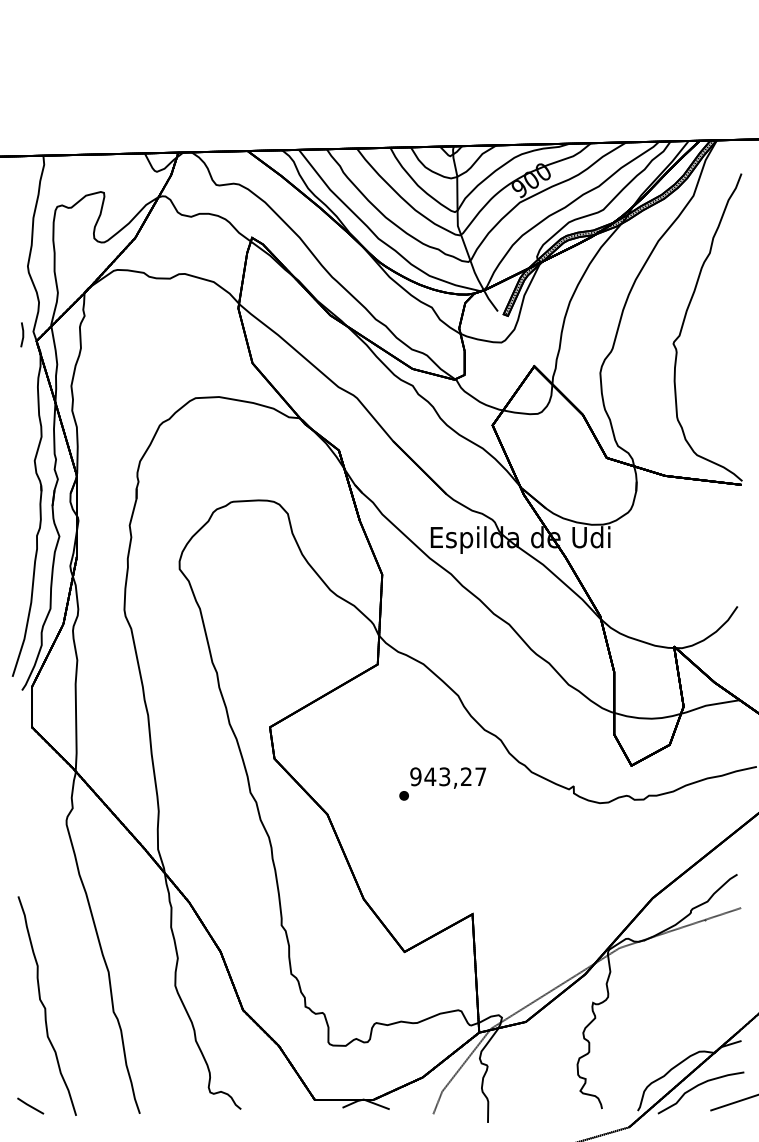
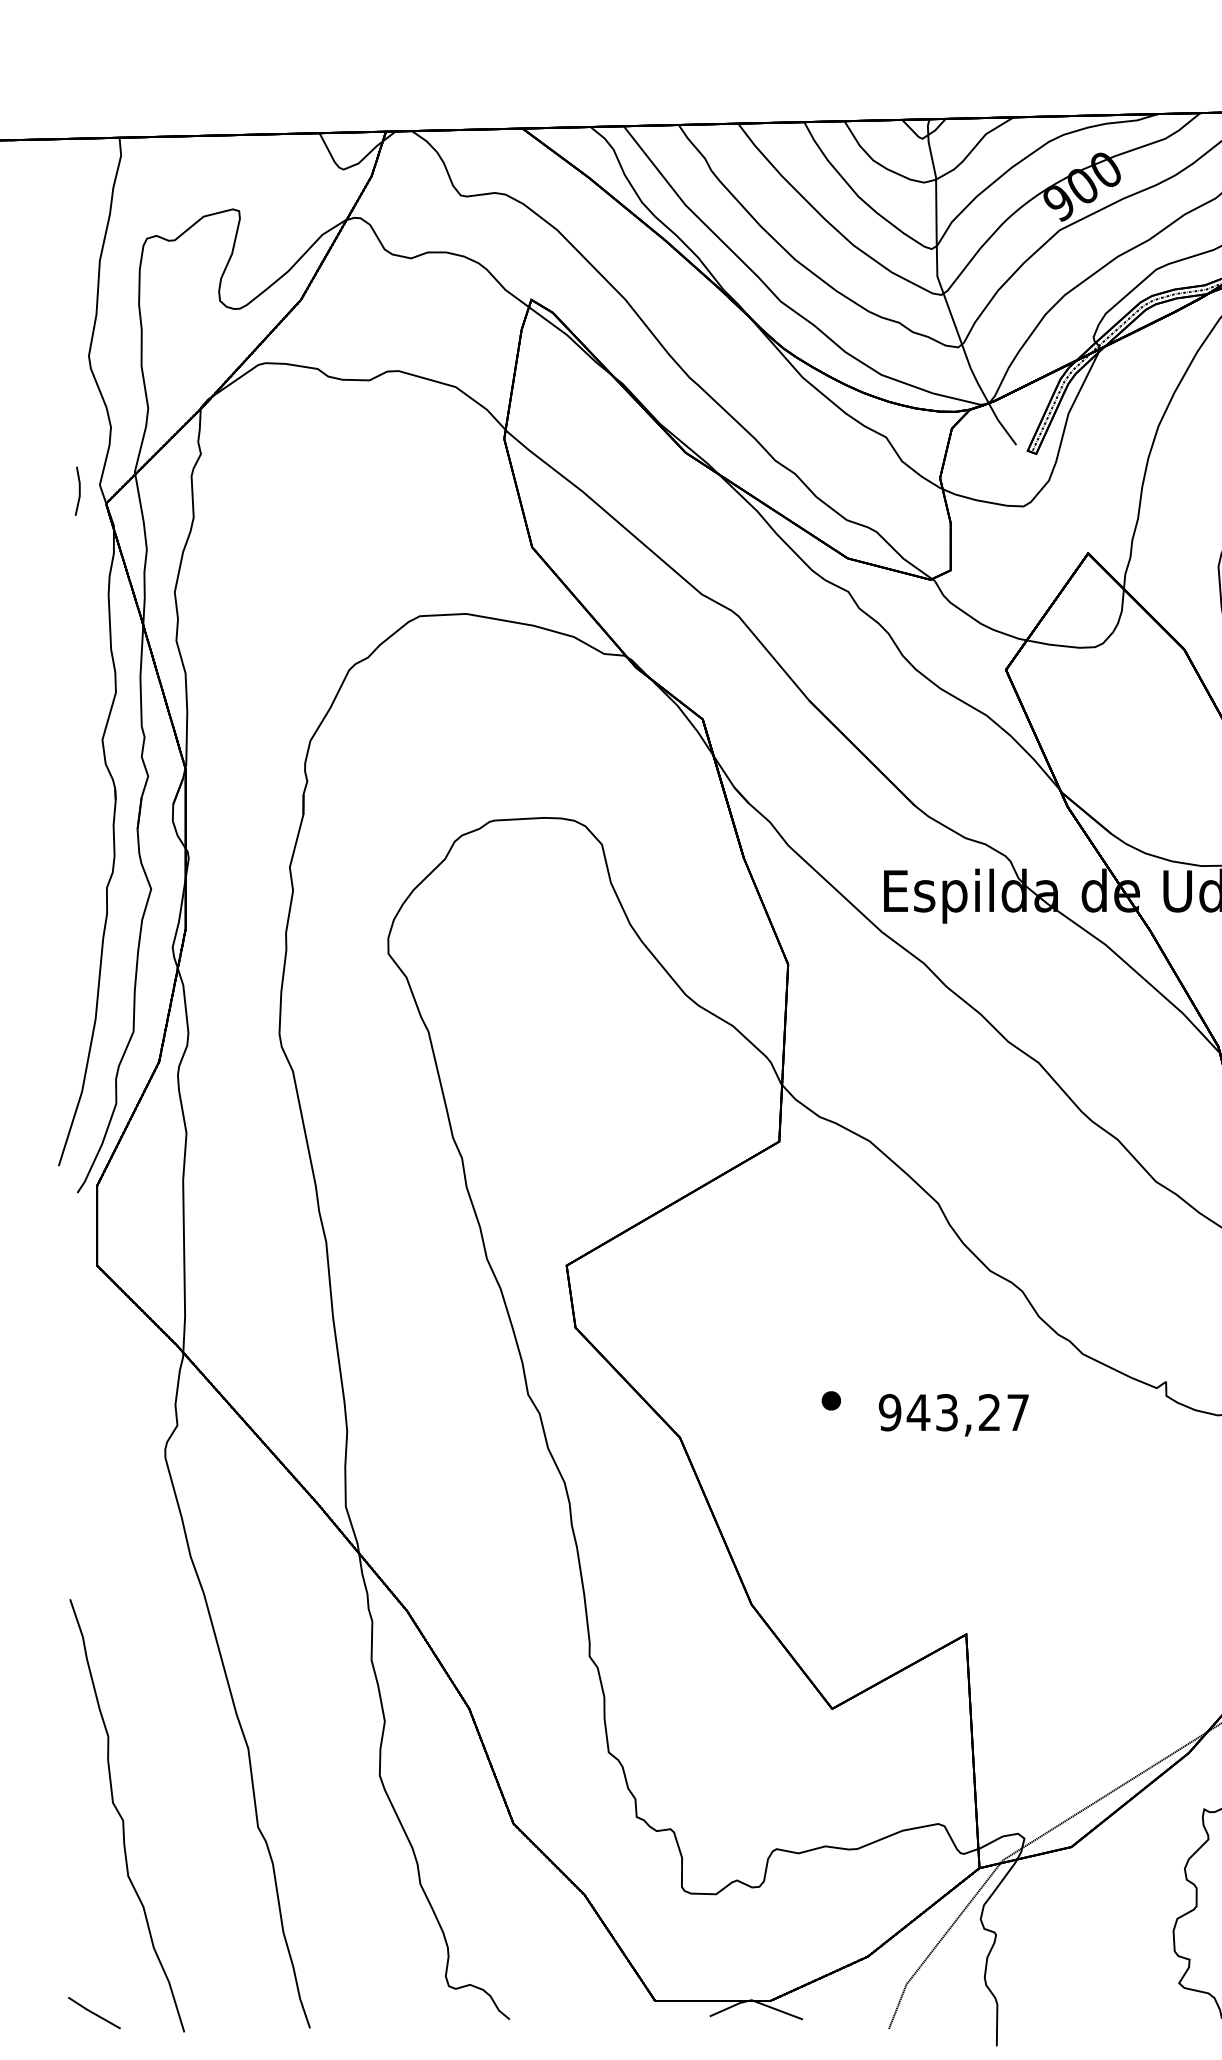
text: (448, 777) -> (954, 1414), moved

